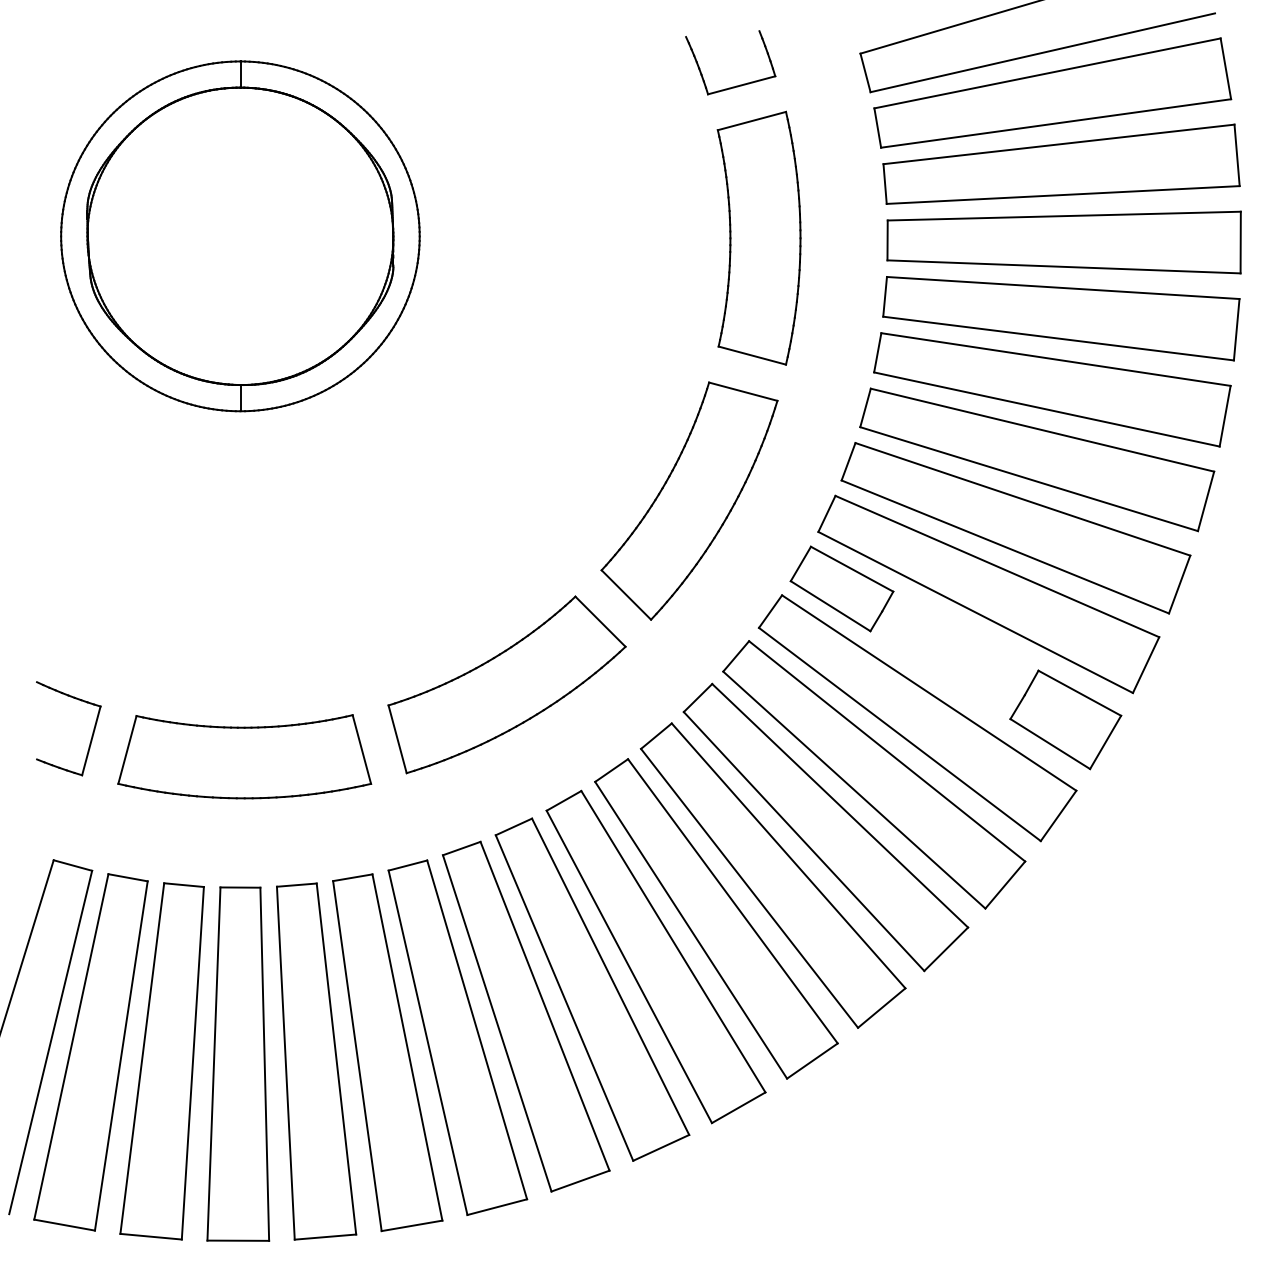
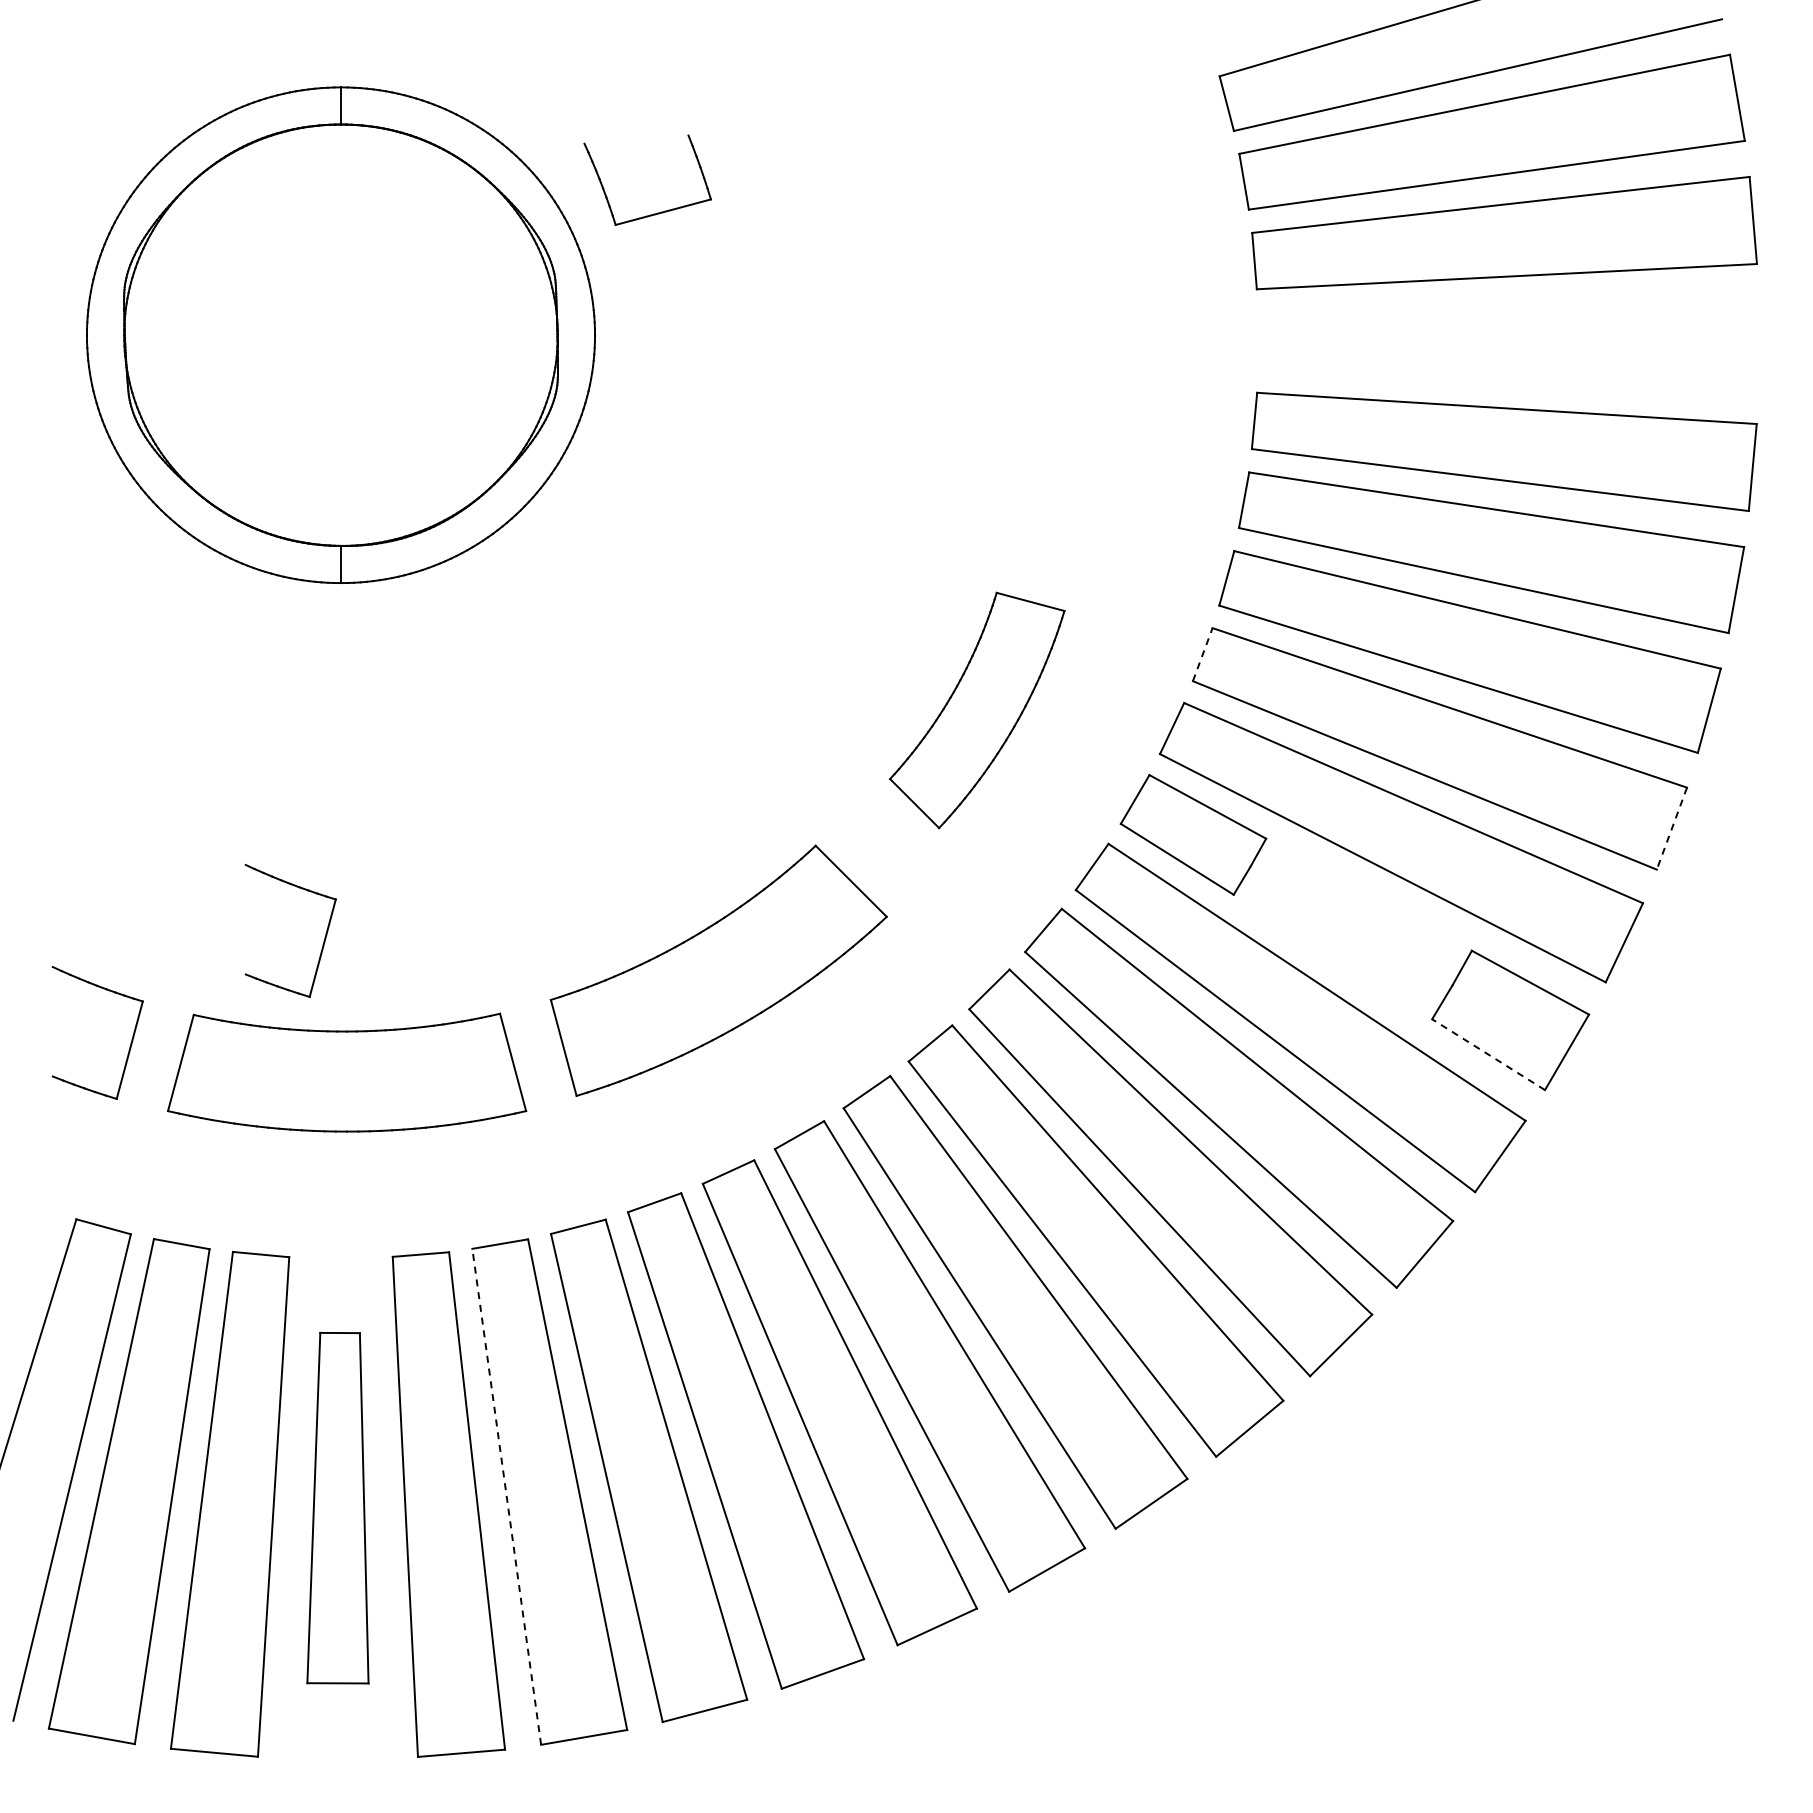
part: (737, 85) -> (657, 212), moved
part: (758, 237) -> (1075, 337), removed
part: (1063, 242) -> (1507, 343), removed
line: (848, 461) -> (1202, 654), solid -> dashed
part: (688, 501) -> (976, 710), size x0.7
line: (1179, 584) -> (1671, 828), solid -> dashed
part: (228, 663) -> (323, 940), added
line: (1050, 743) -> (1488, 1054), solid -> dashed
line: (357, 1055) -> (506, 1496), solid -> dashed
part: (237, 1063) -> (337, 1507), size x0.7

